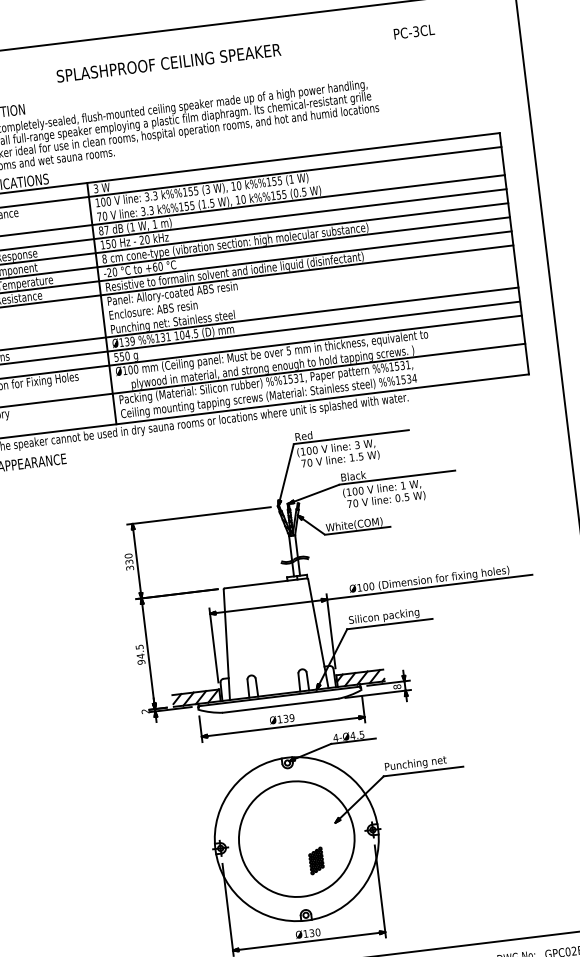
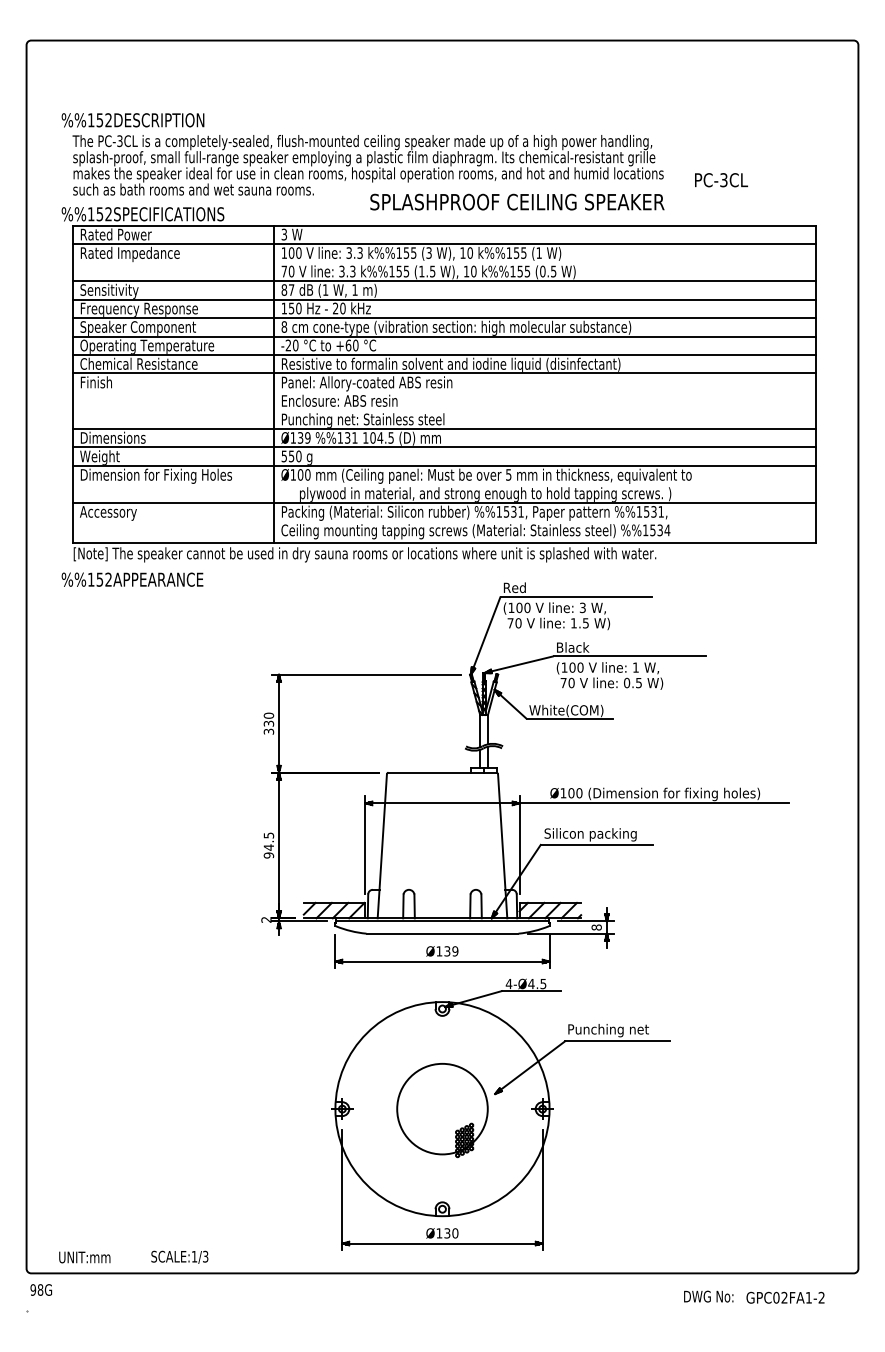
text: (414, 32) -> (721, 180), moved
text: (168, 62) -> (517, 201), moved
circle: (296, 838) -> (442, 1108), size x0.6

